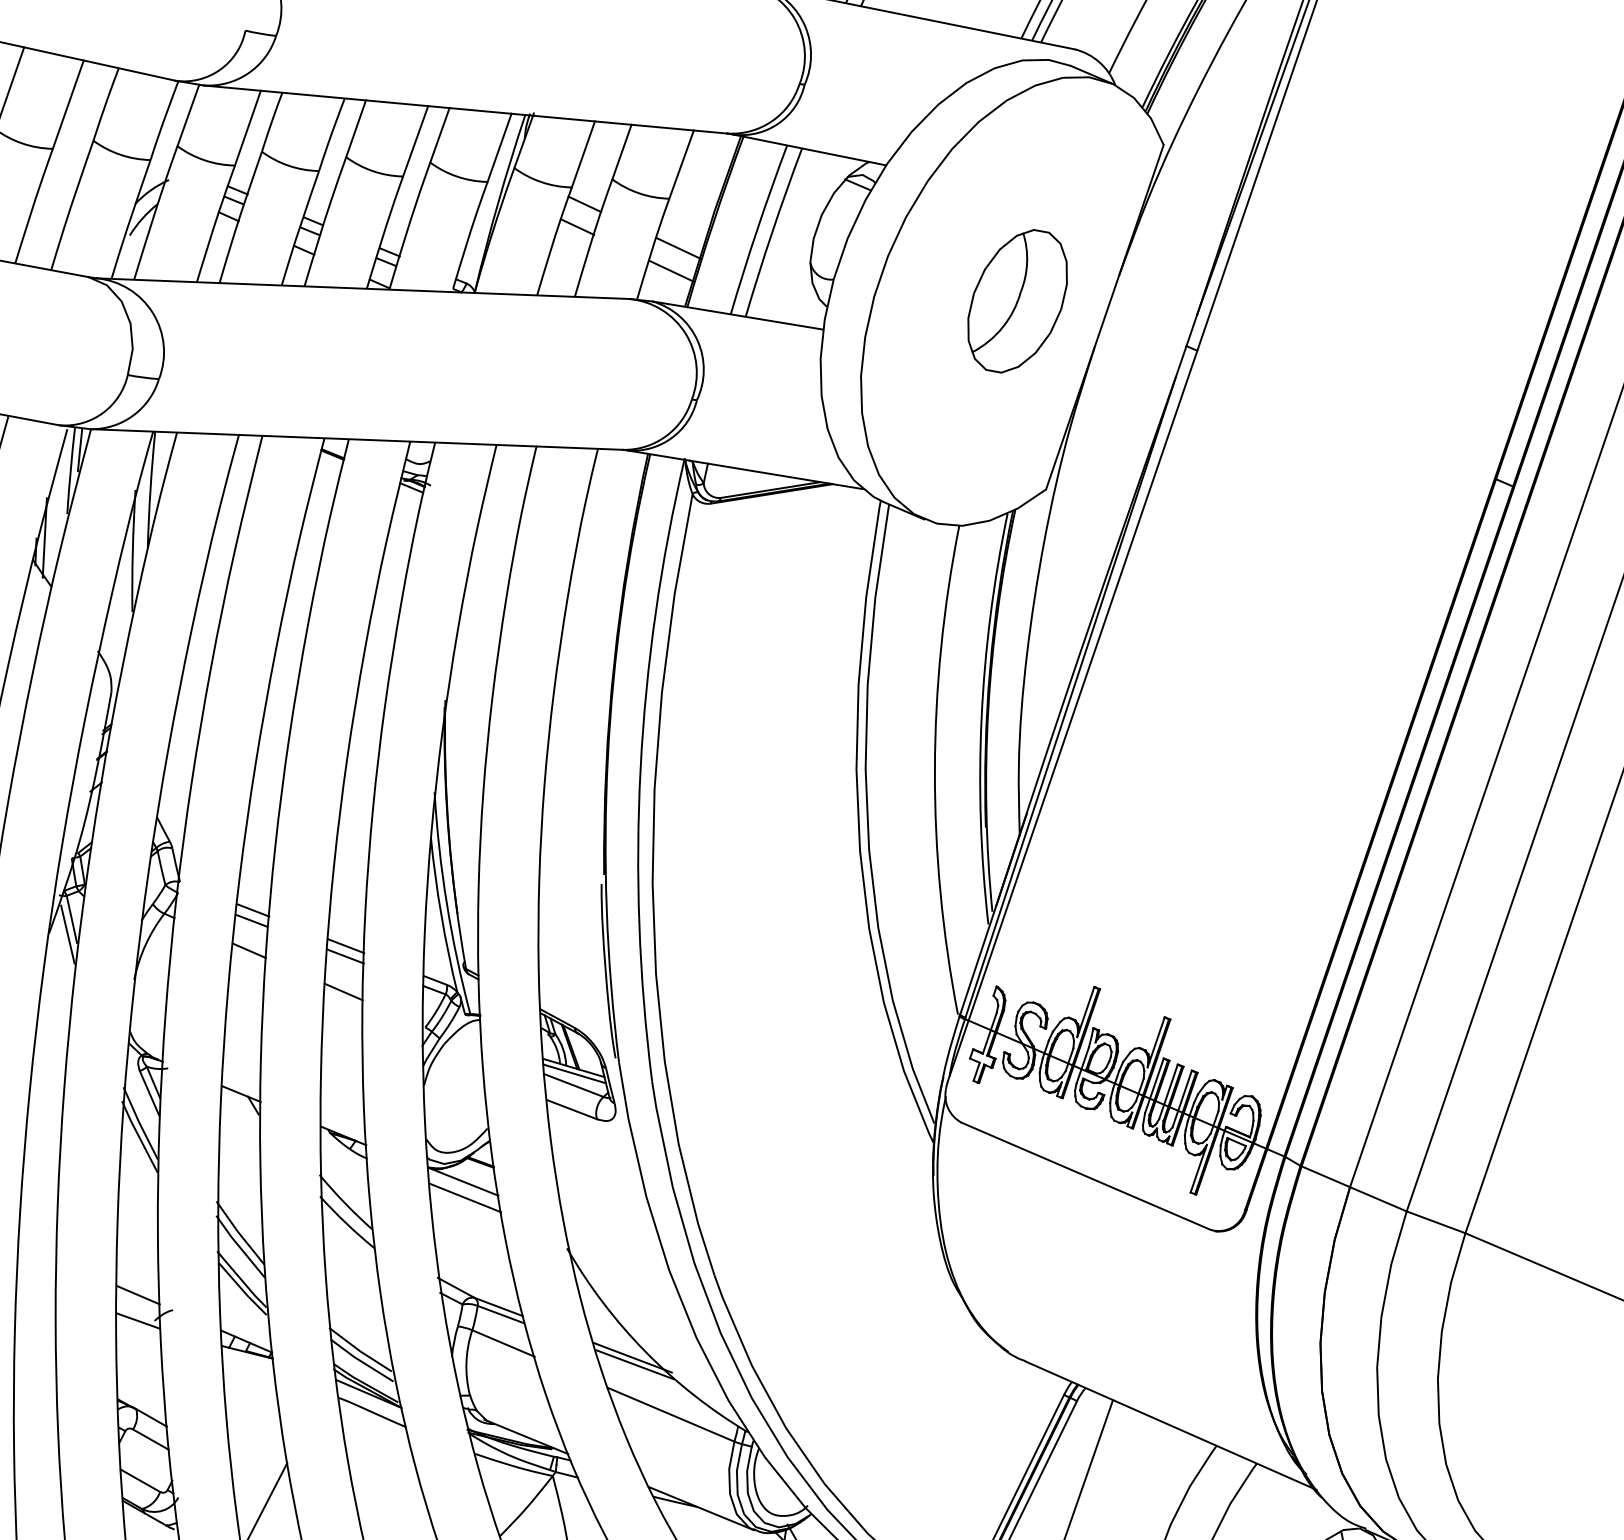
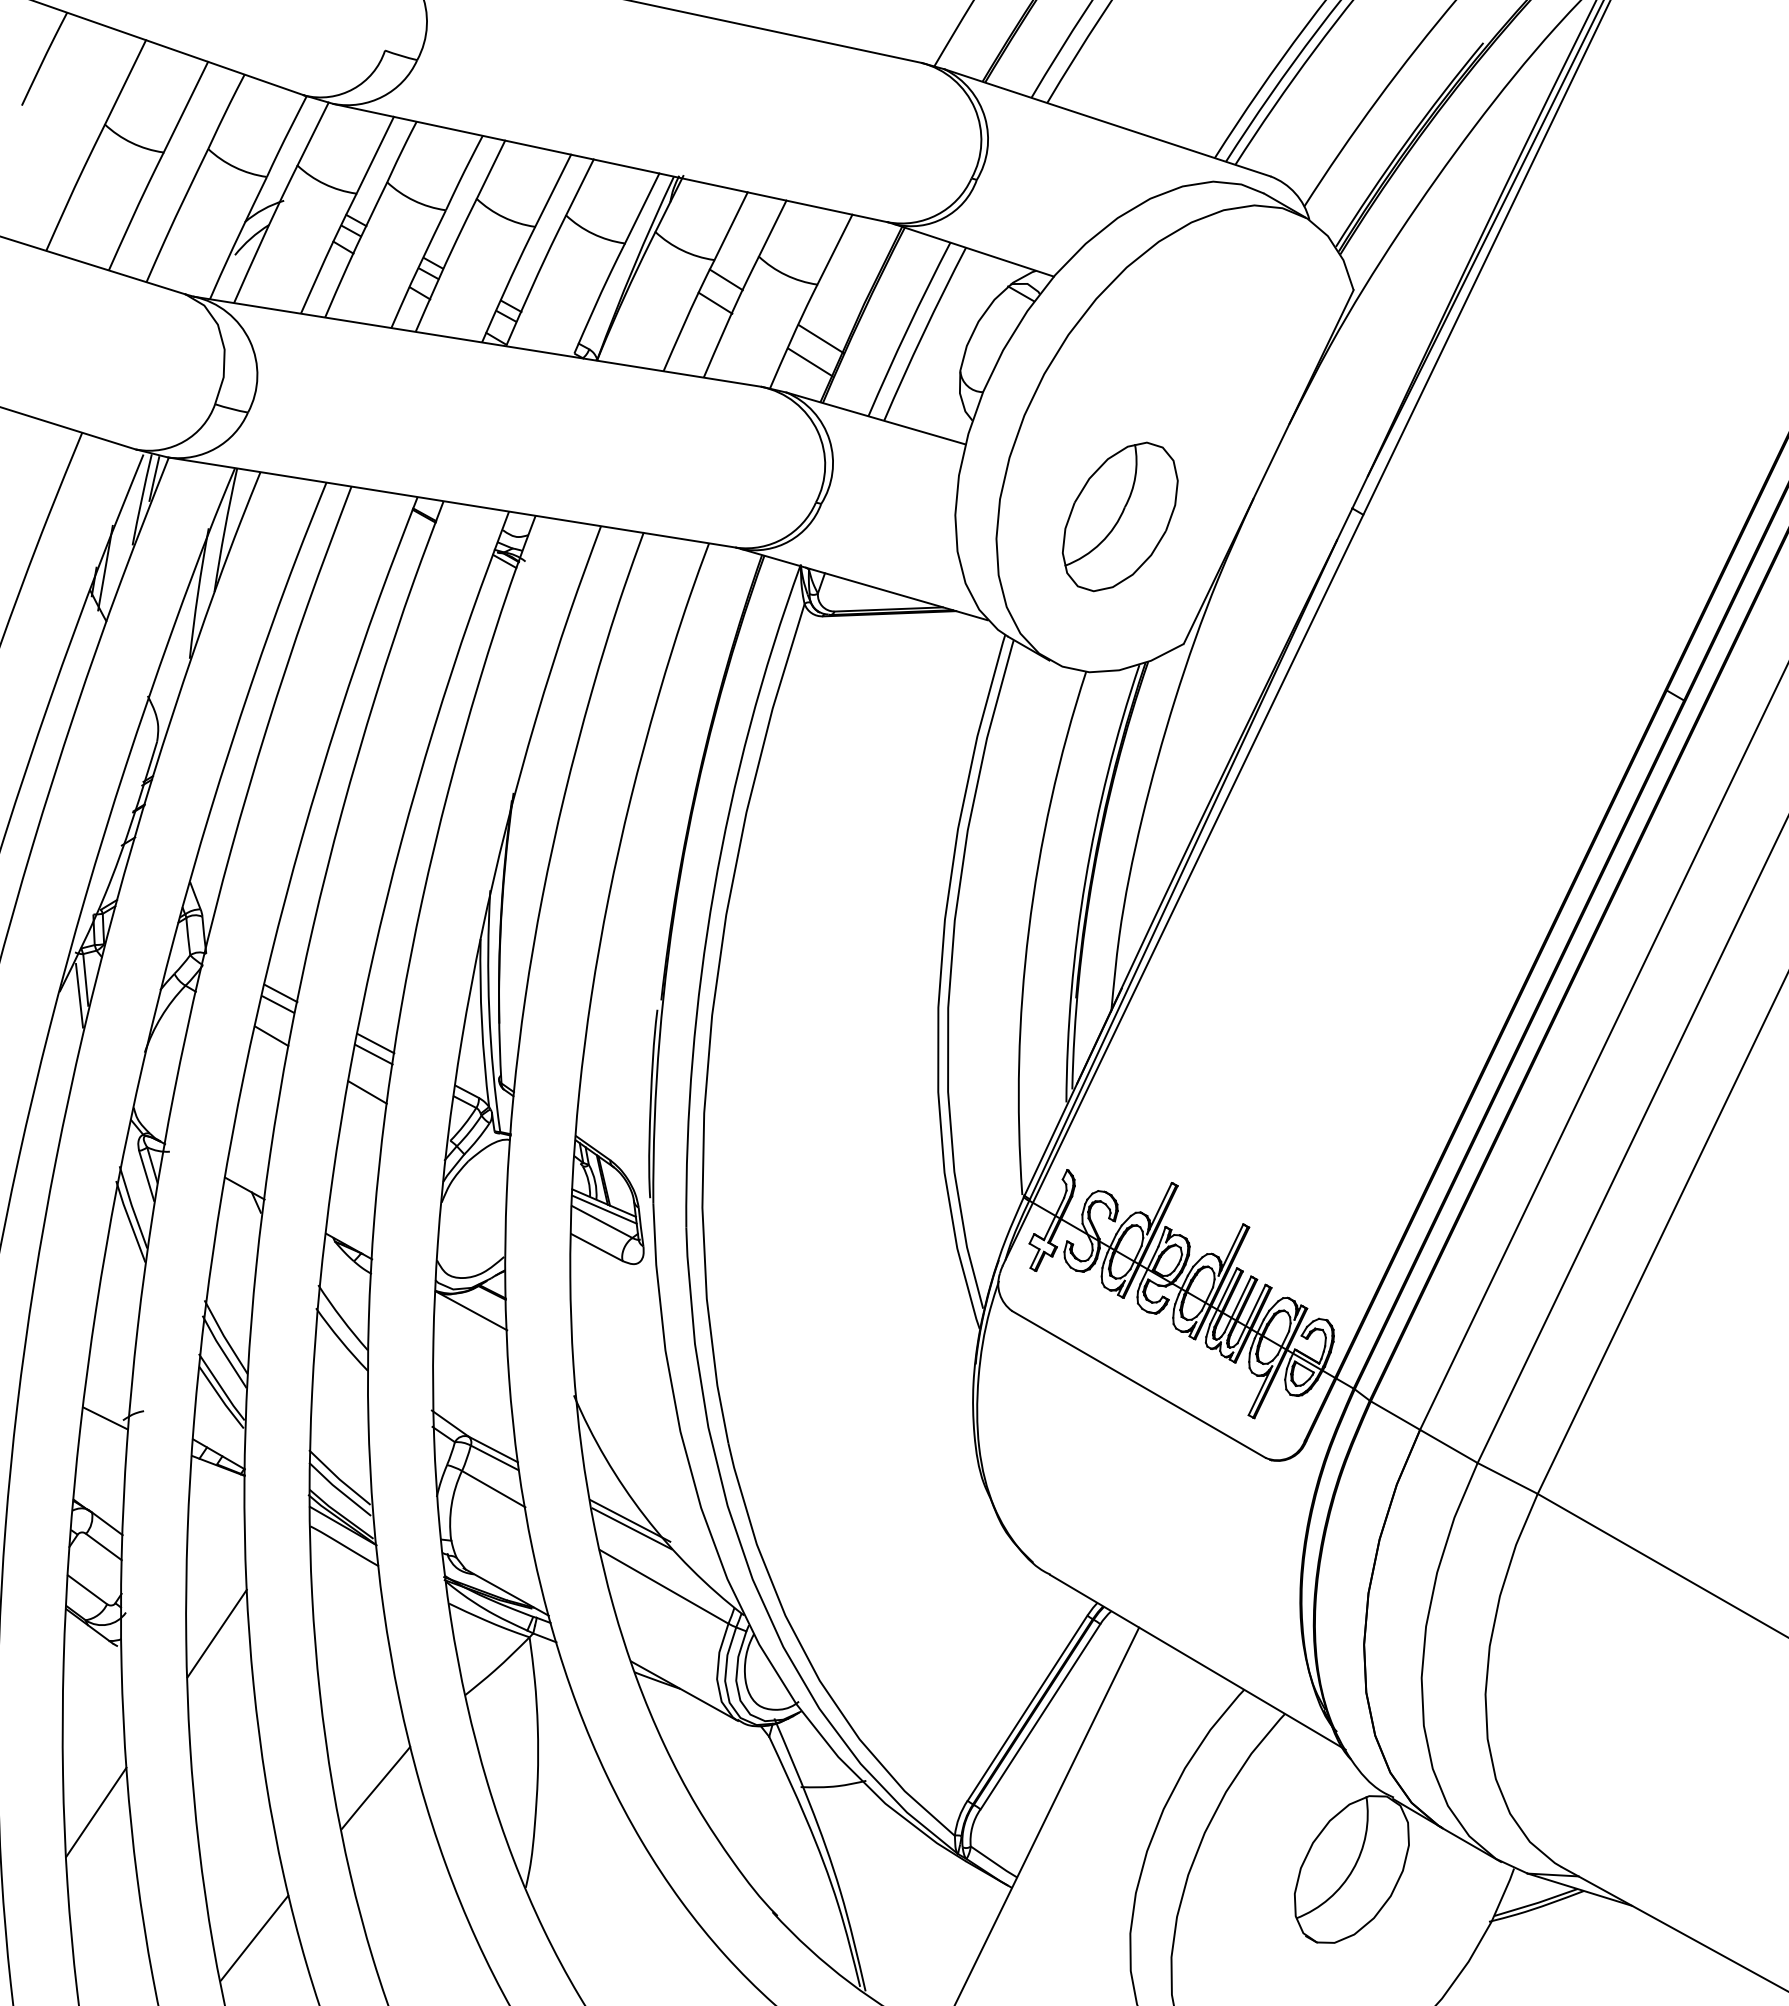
part: (1017, 300) -> (1120, 516), moved
line: (464, 1198) -> (470, 1328), removed
line: (137, 1294) -> (108, 1390), removed

